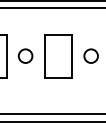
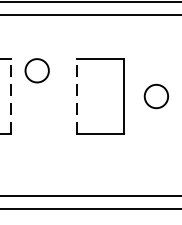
circle: (25, 55) -> (36, 69), moved
line: (6, 56) -> (11, 97), solid -> dashed
line: (44, 56) -> (76, 97), solid -> dashed

